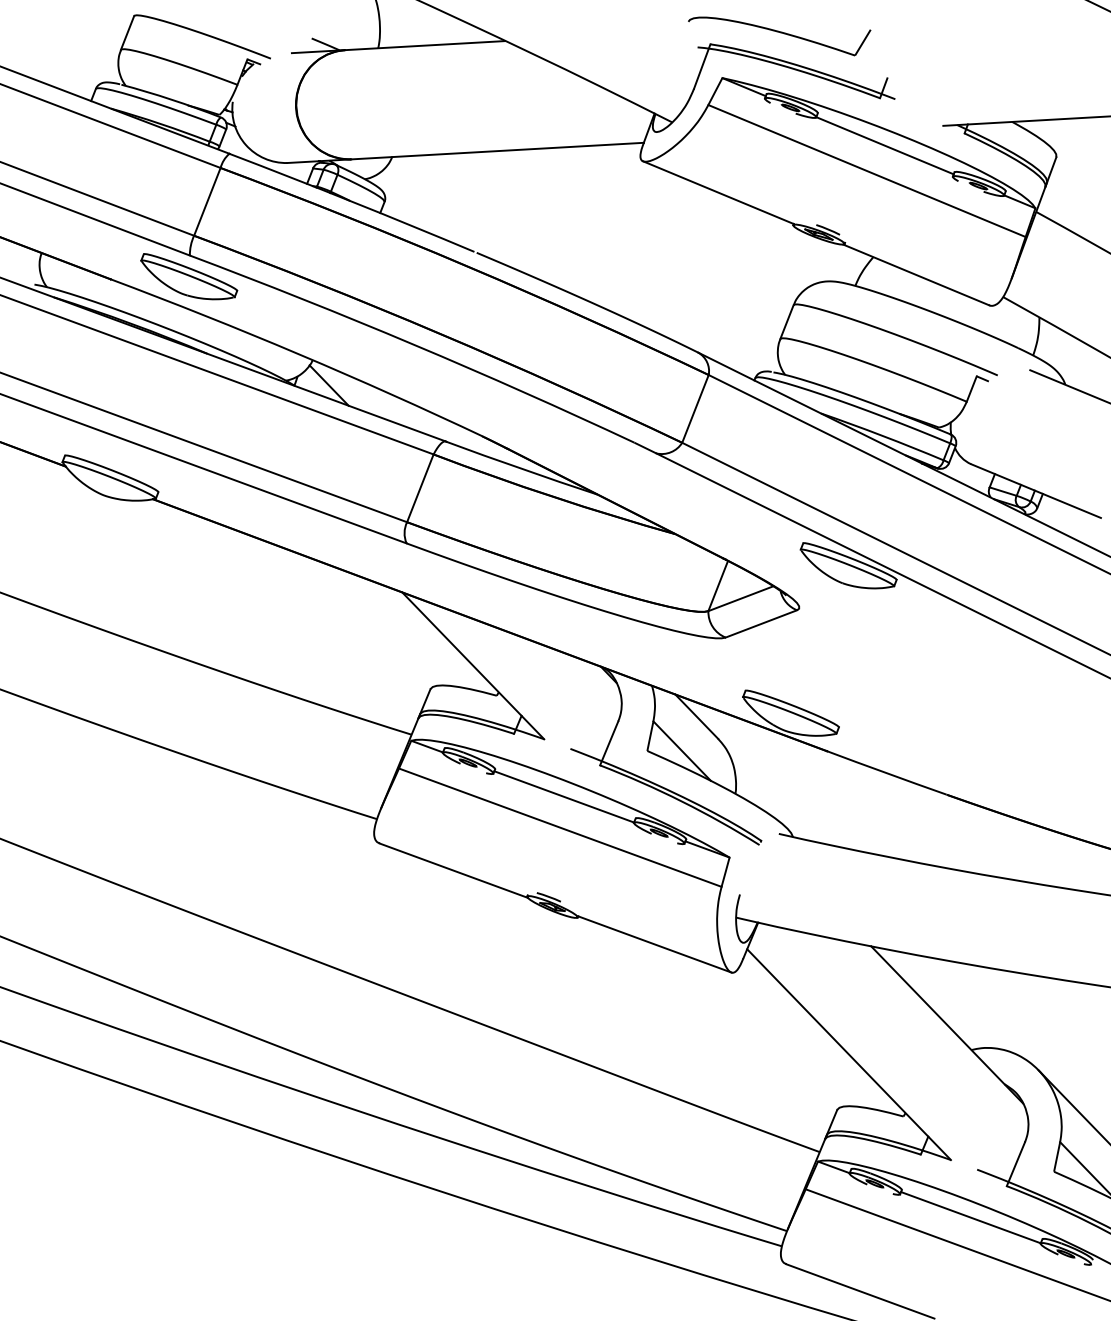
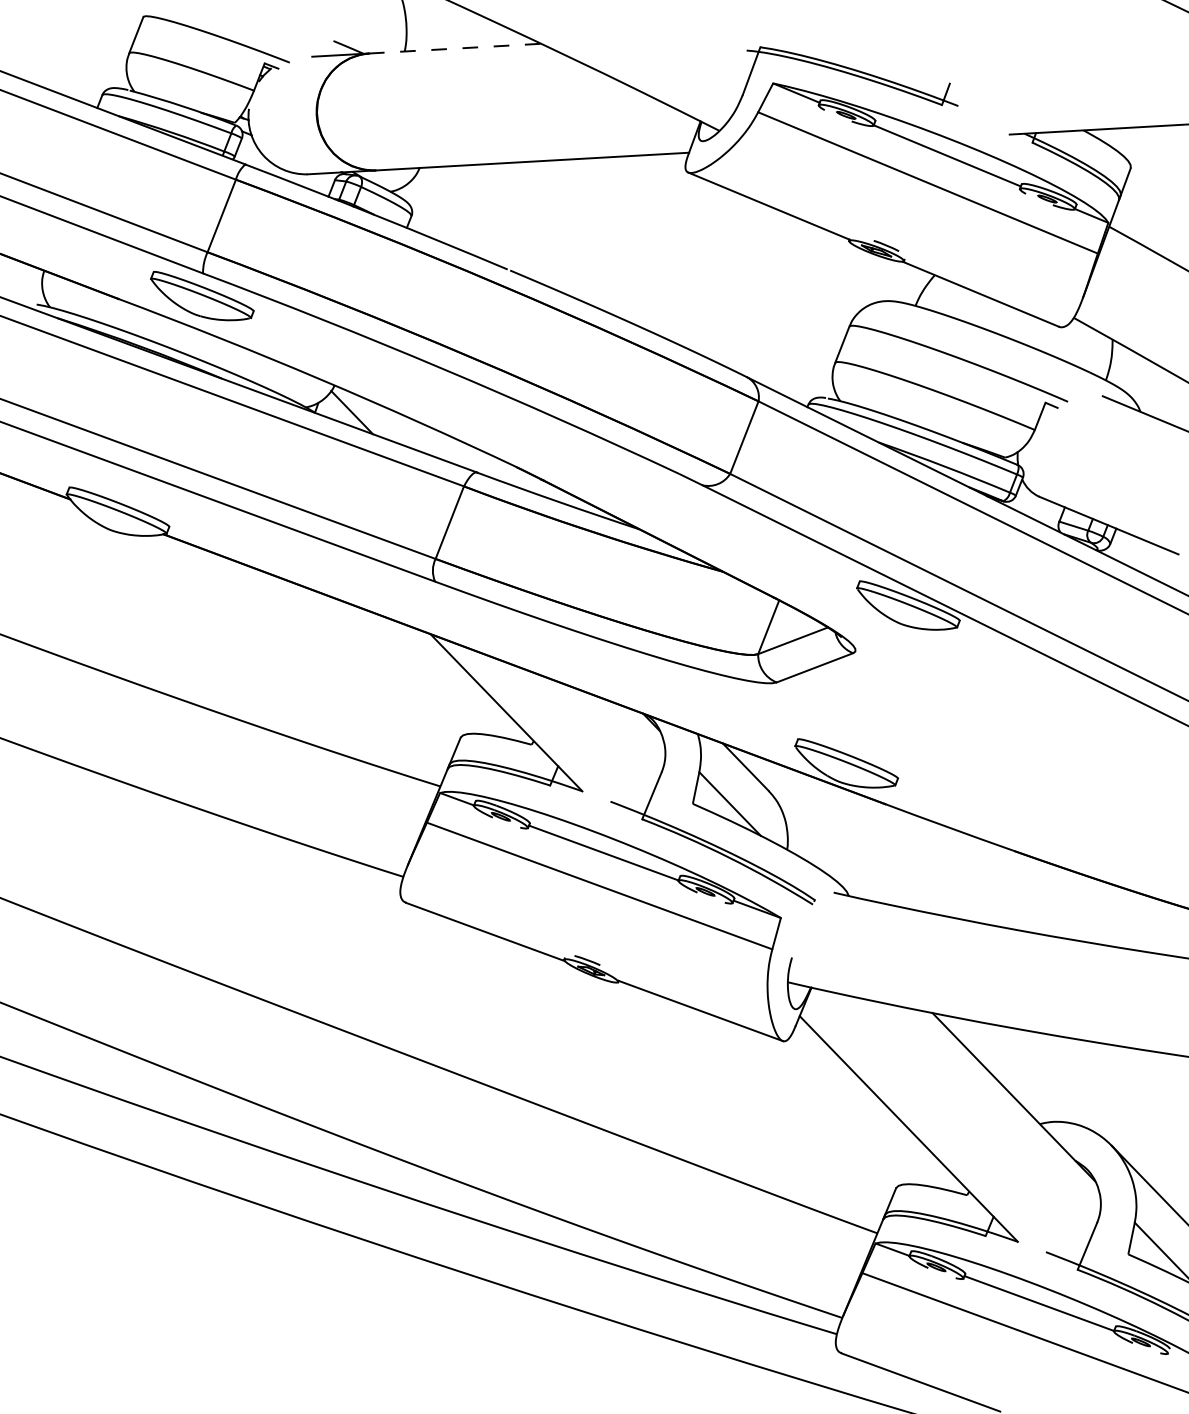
part: (779, 36) -> (834, 38), removed
line: (424, 45) -> (454, 48), solid -> dashed

